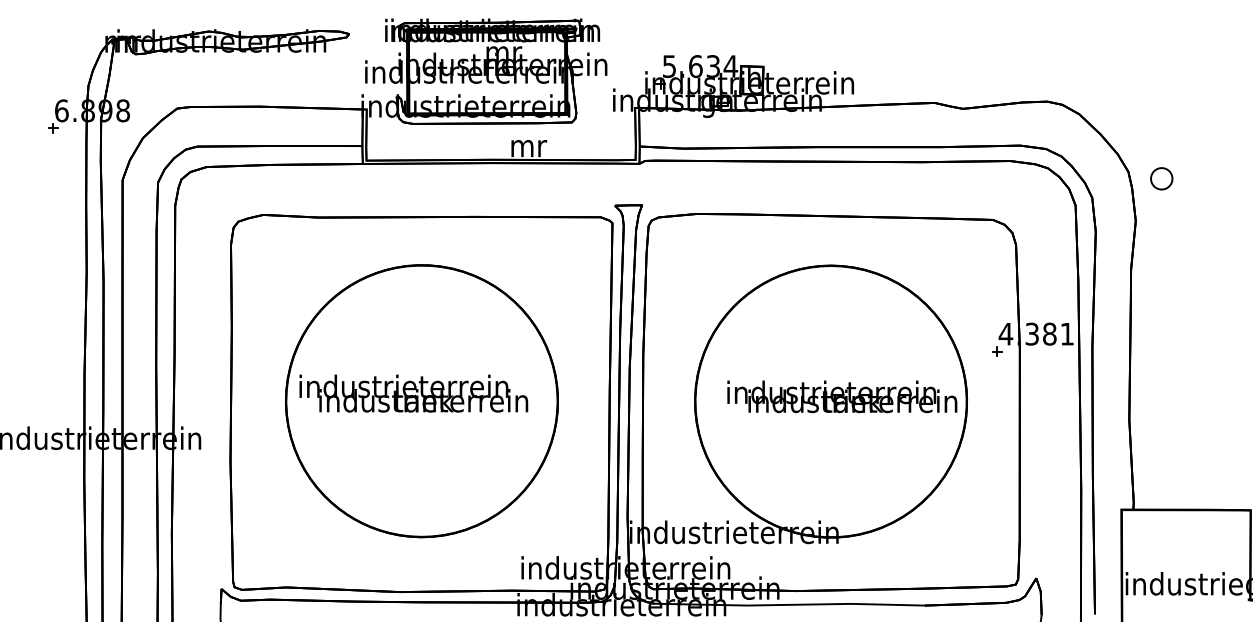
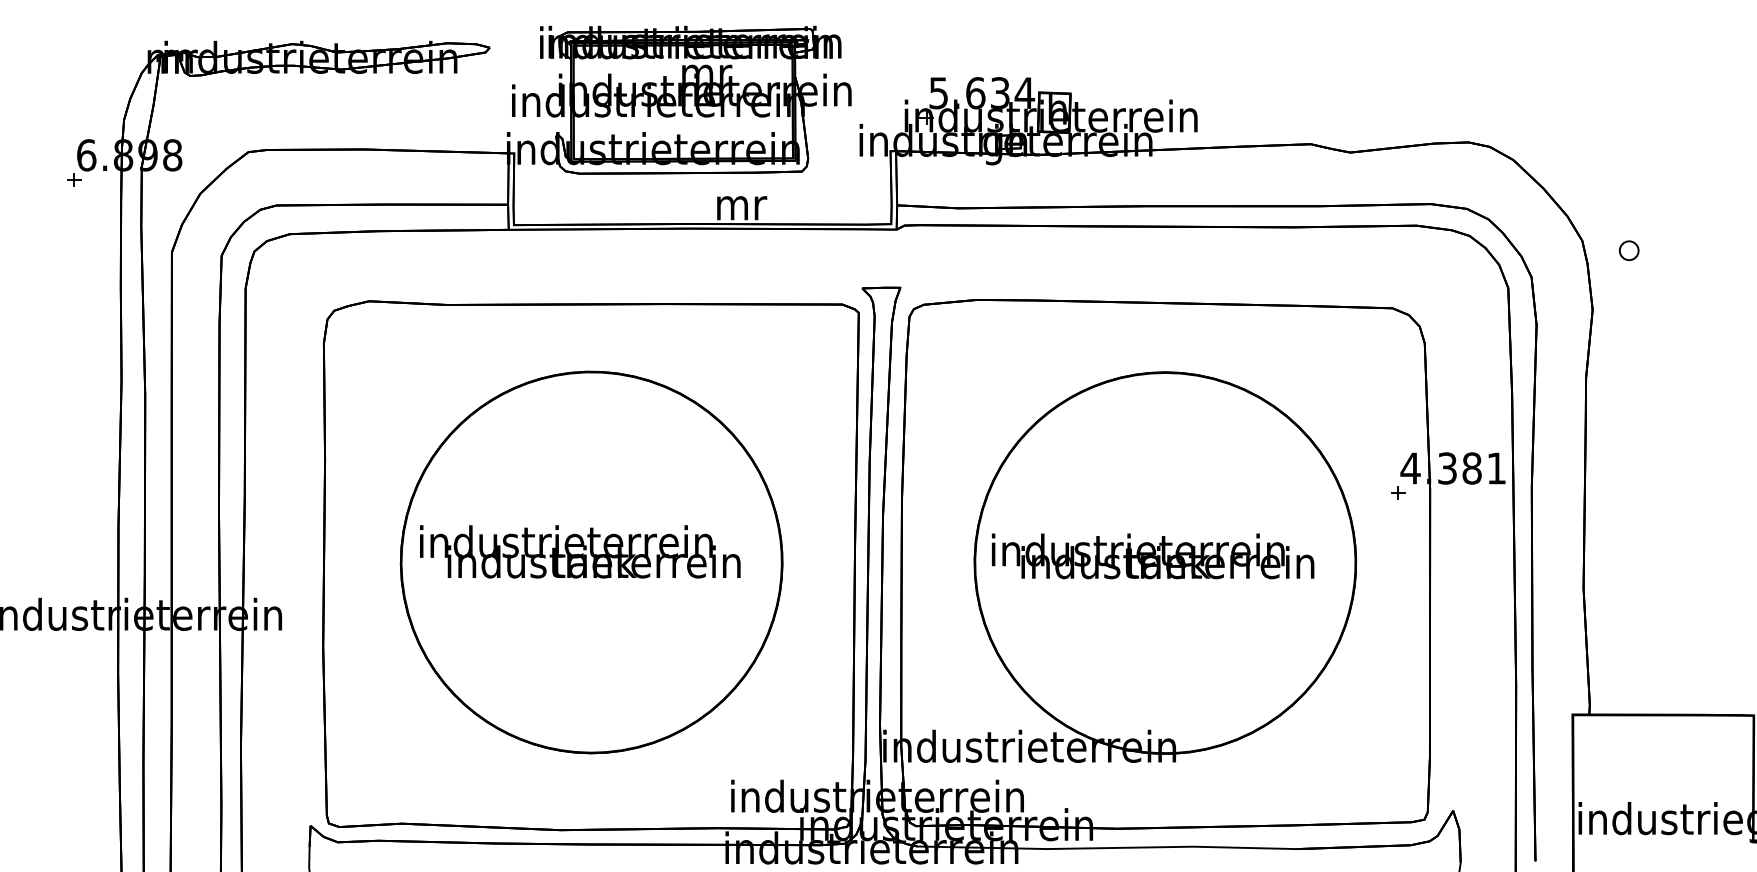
part: (1161, 178) -> (1628, 250), size x0.62
text: (842, 396) -> (1153, 555), moved

